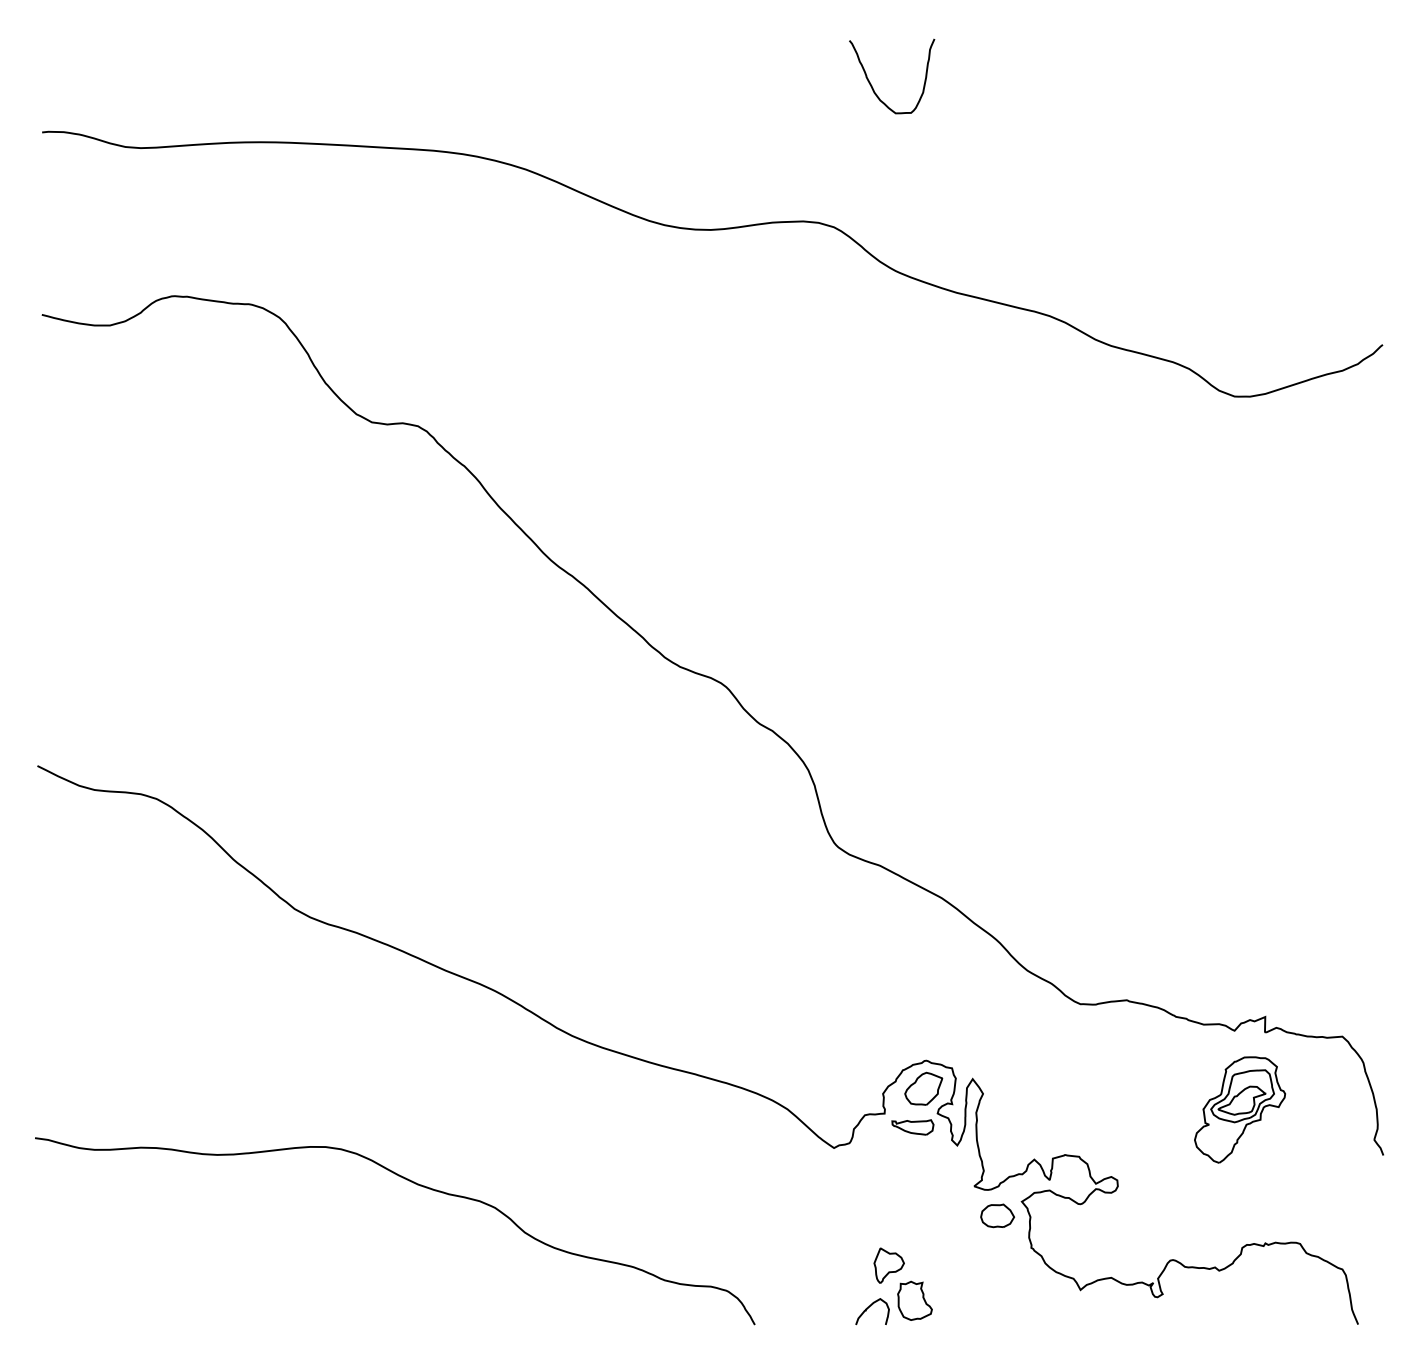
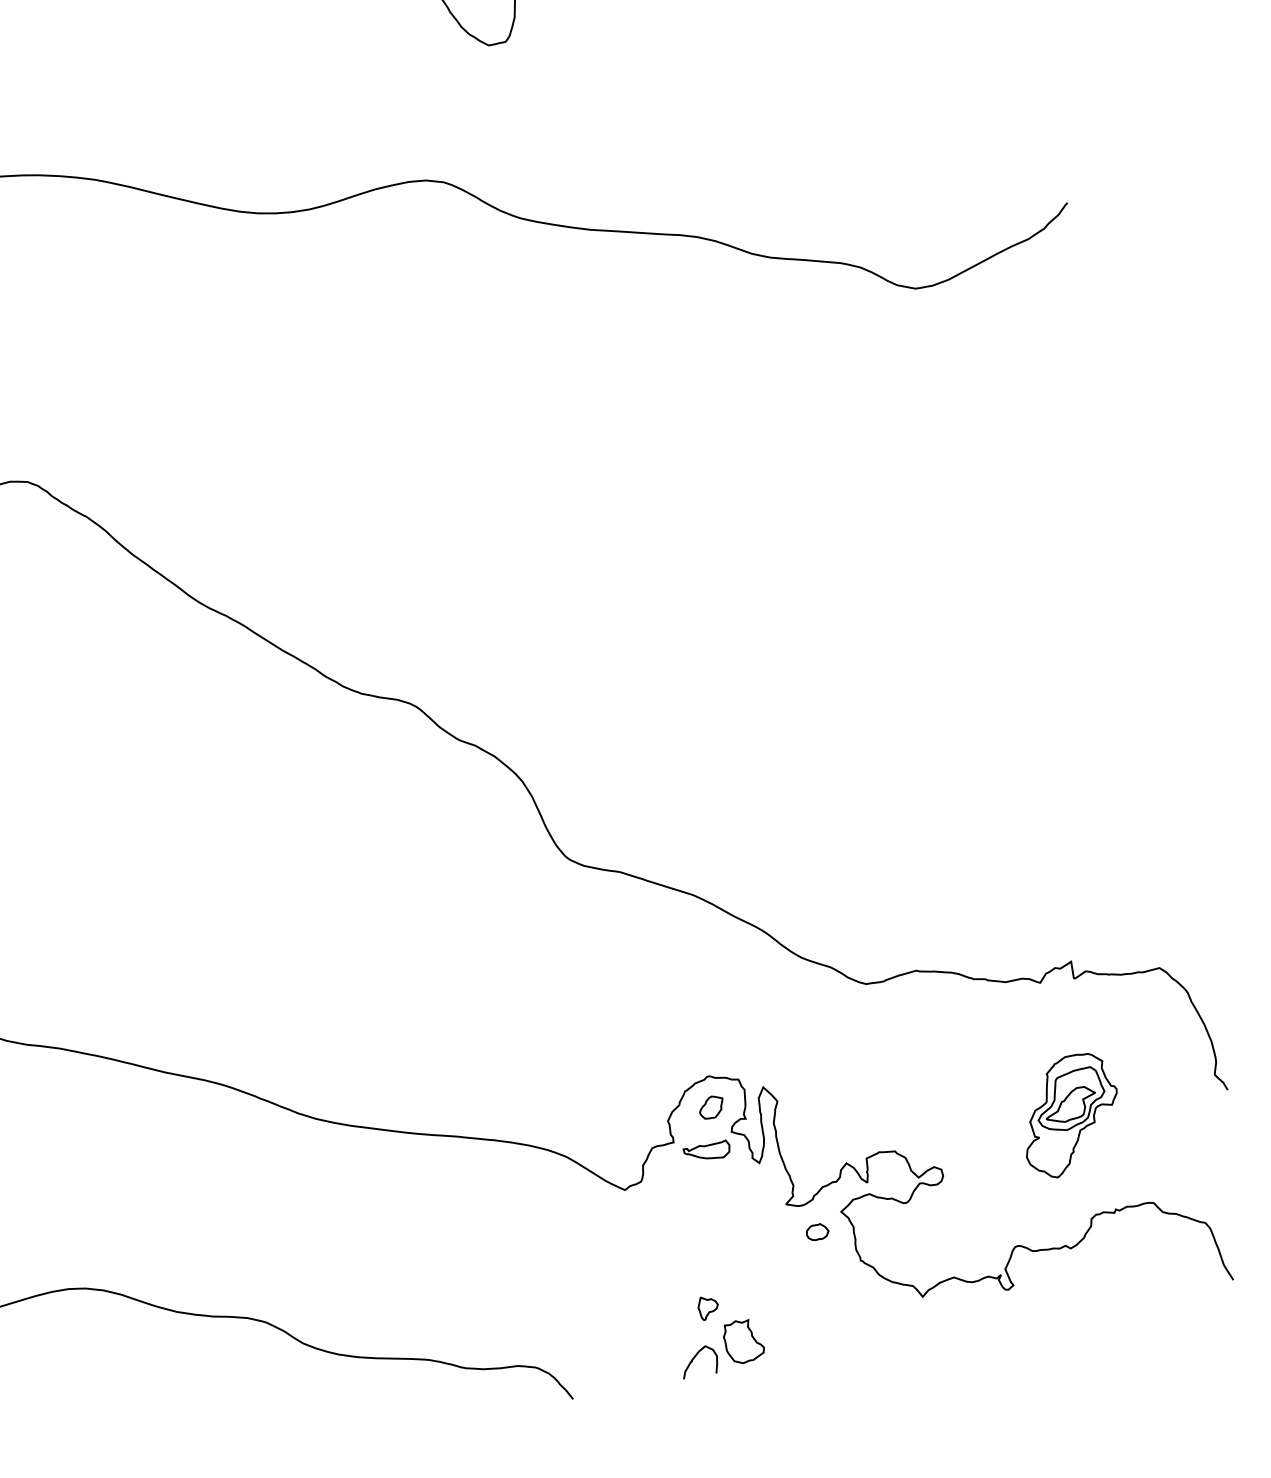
part: (923, 1088) -> (711, 1107), size x0.6
part: (1239, 1109) -> (1069, 1115), moved
part: (997, 1215) -> (817, 1231), size x0.6
part: (888, 1265) -> (707, 1307), size x0.6

